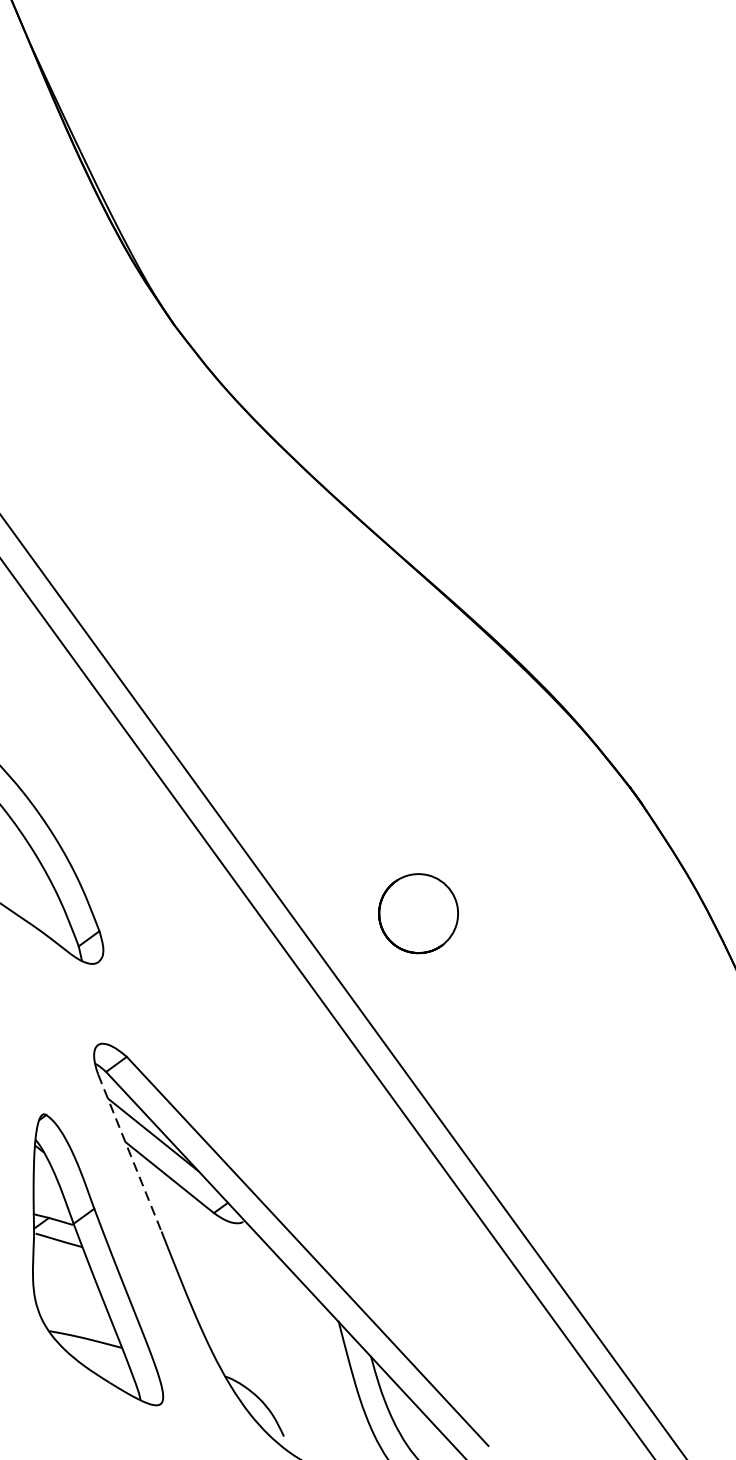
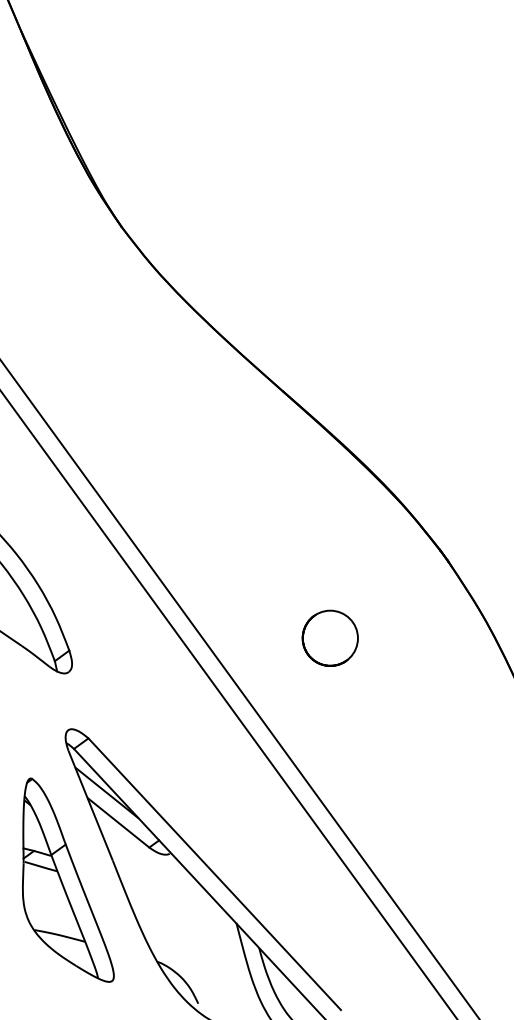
circle: (417, 912) -> (329, 637), moved
line: (129, 1152) -> (90, 805), dashed -> solid

